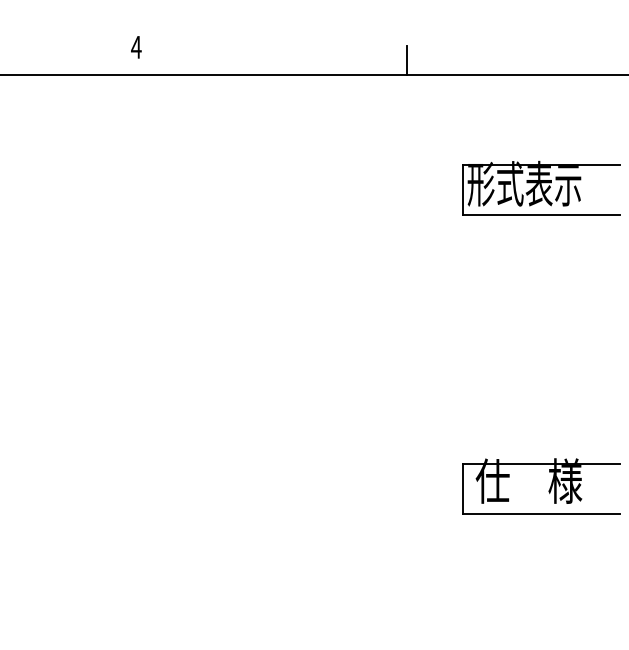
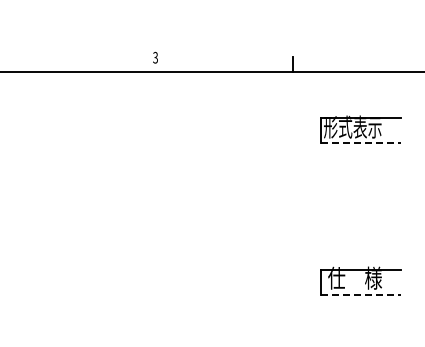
text: (136, 46) -> (155, 57), 4 -> 3
line: (541, 214) -> (361, 142), solid -> dashed
line: (541, 513) -> (361, 294), solid -> dashed

